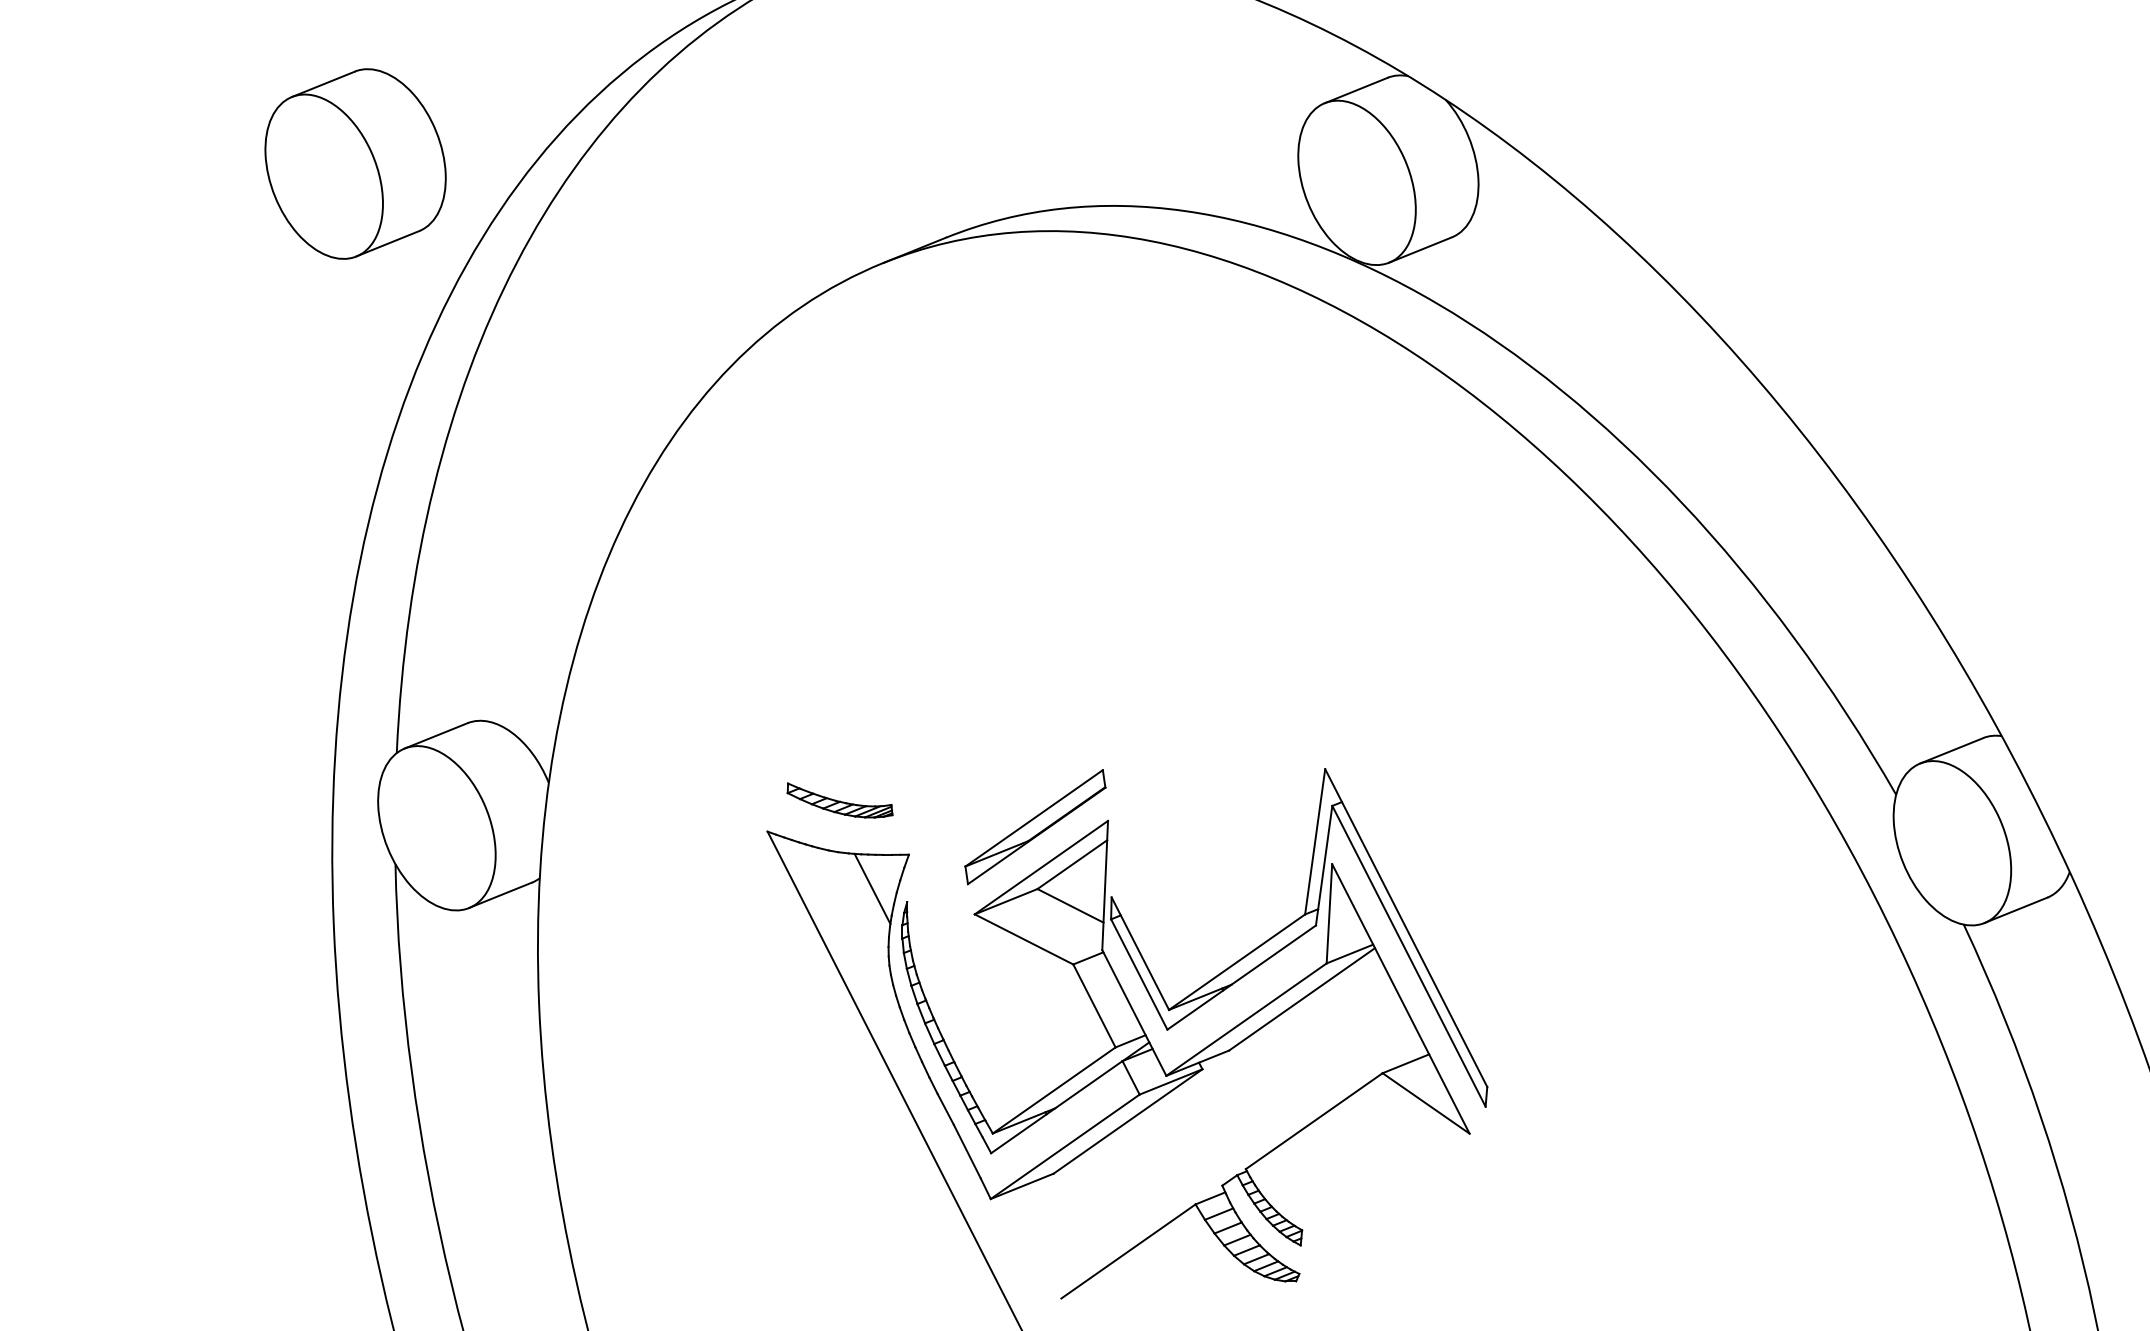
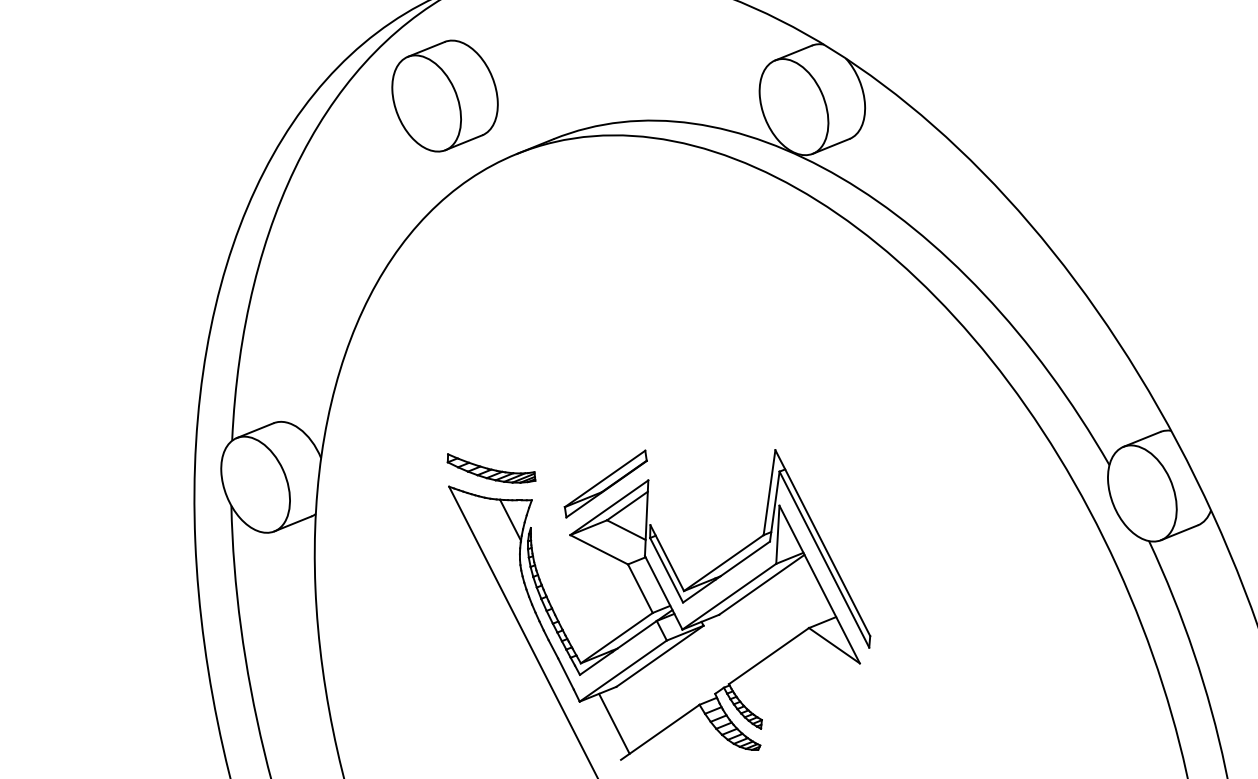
part: (354, 163) -> (444, 95), moved
part: (839, 800) -> (491, 468), size x1.43
line: (1050, 1236) -> (614, 723), added

